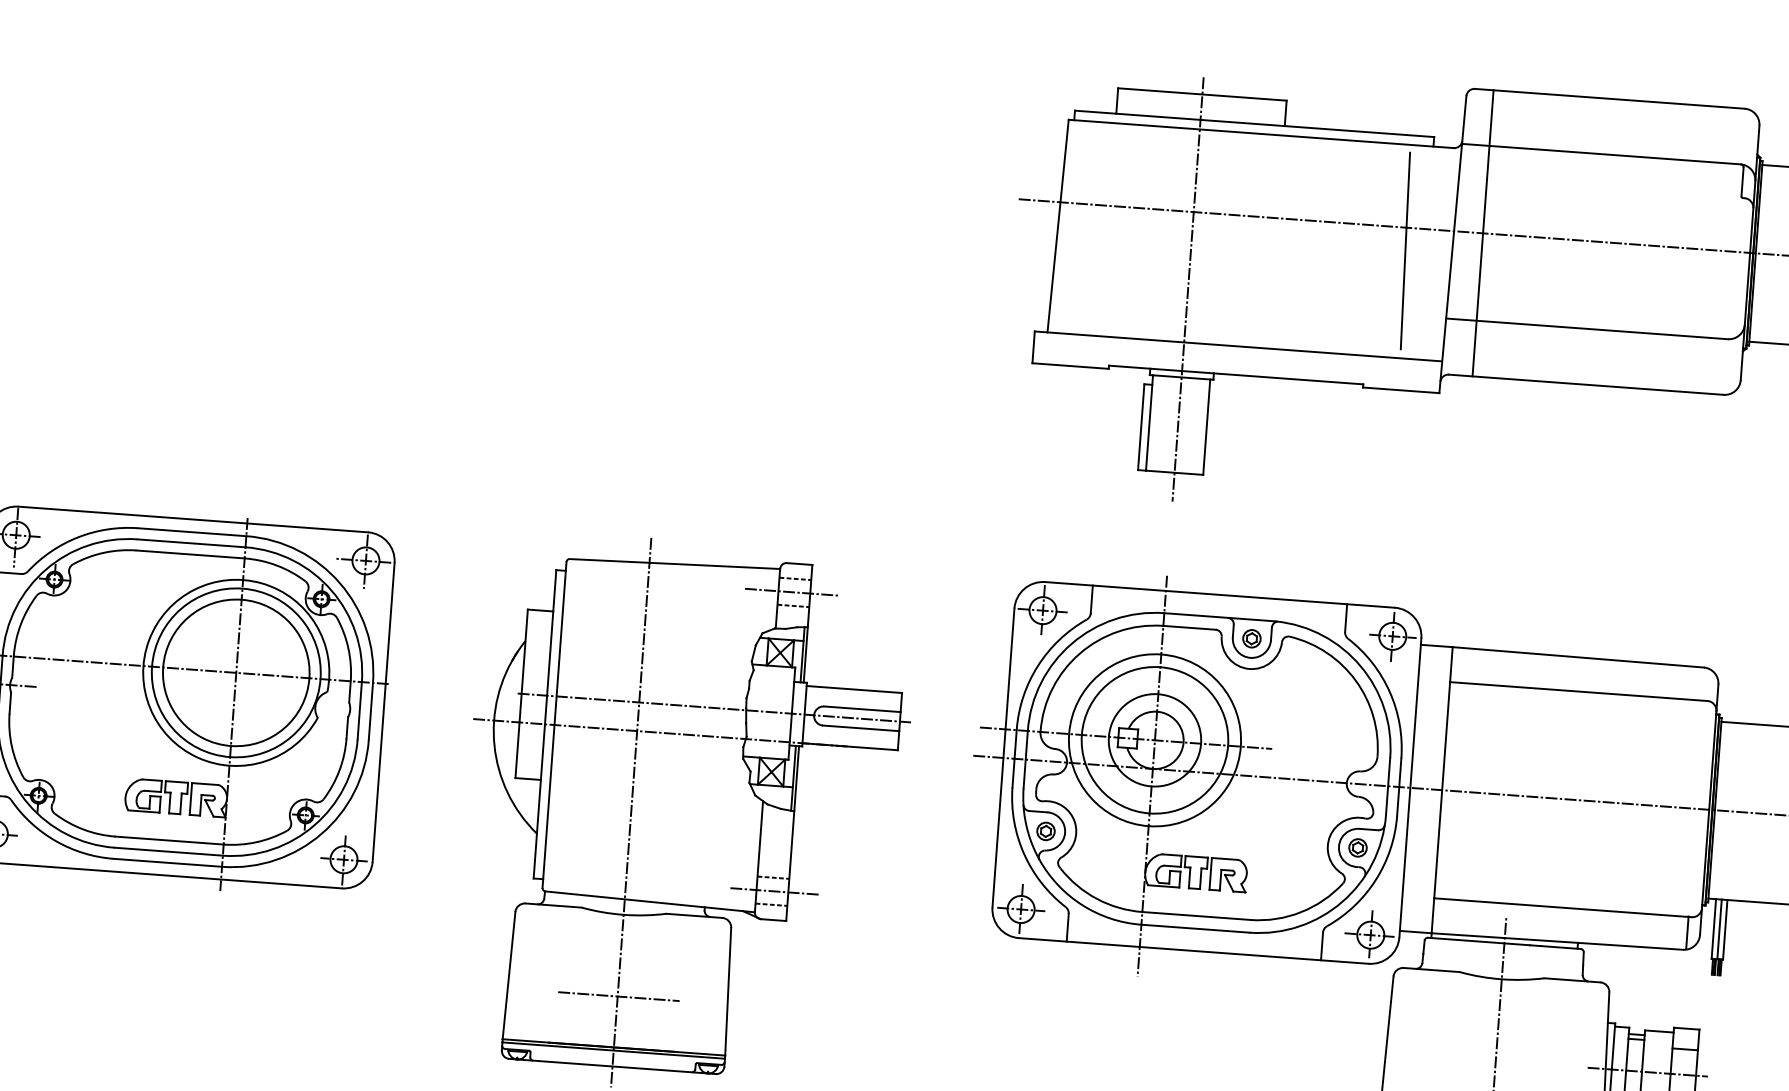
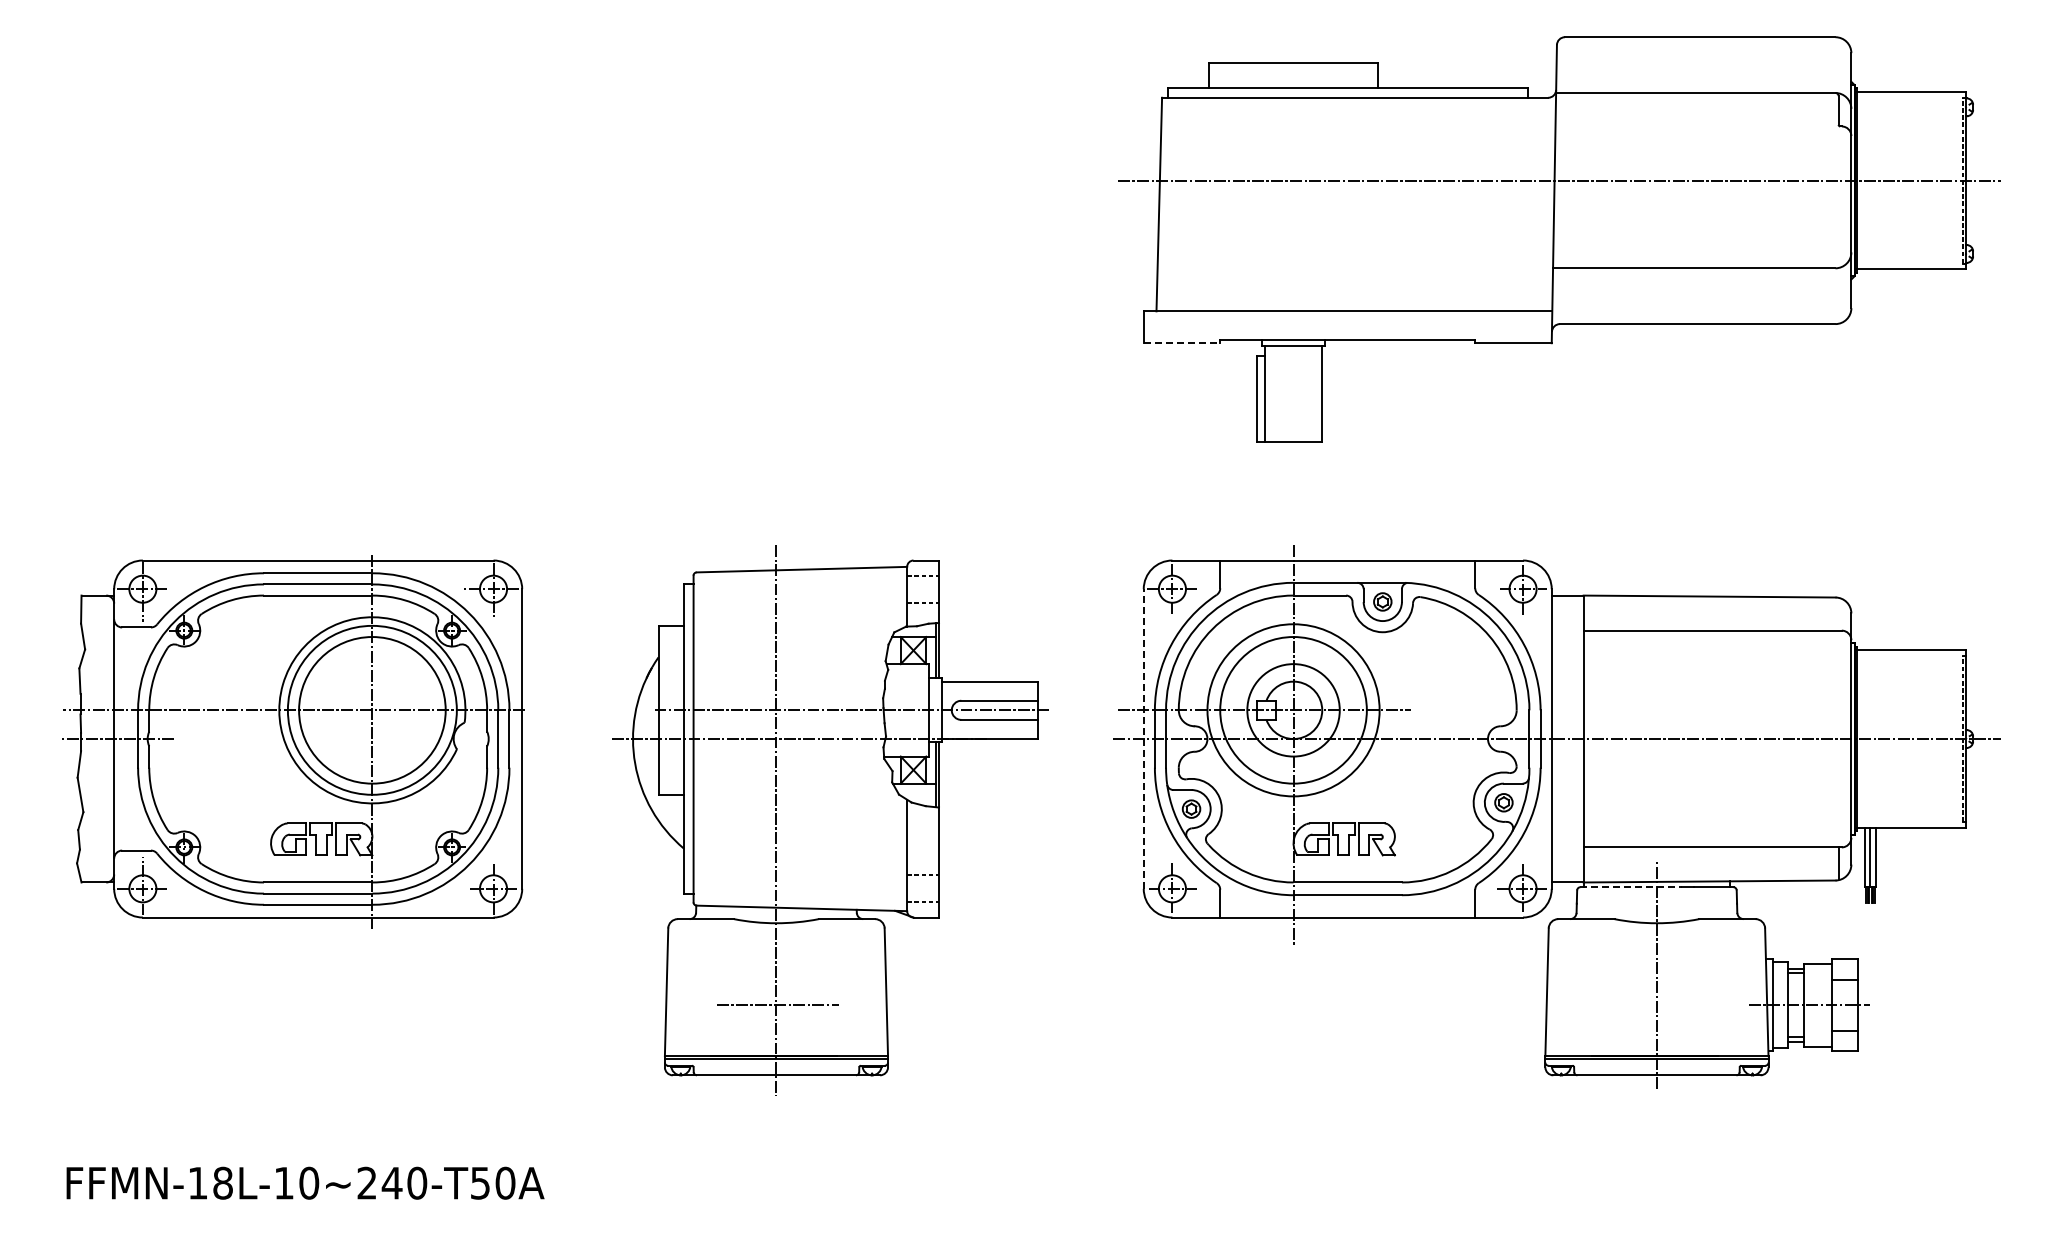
line: (1482, 233) -> (1583, 180), removed
line: (1405, 250) -> (1507, 203), removed
line: (1188, 288) -> (1293, 257), removed
line: (1071, 366) -> (1182, 343), solid -> dashed
line: (791, 592) -> (920, 589), removed
line: (1003, 758) -> (1143, 739), solid -> dashed
line: (773, 891) -> (924, 888), removed
line: (1479, 941) -> (1631, 887), solid -> dashed

